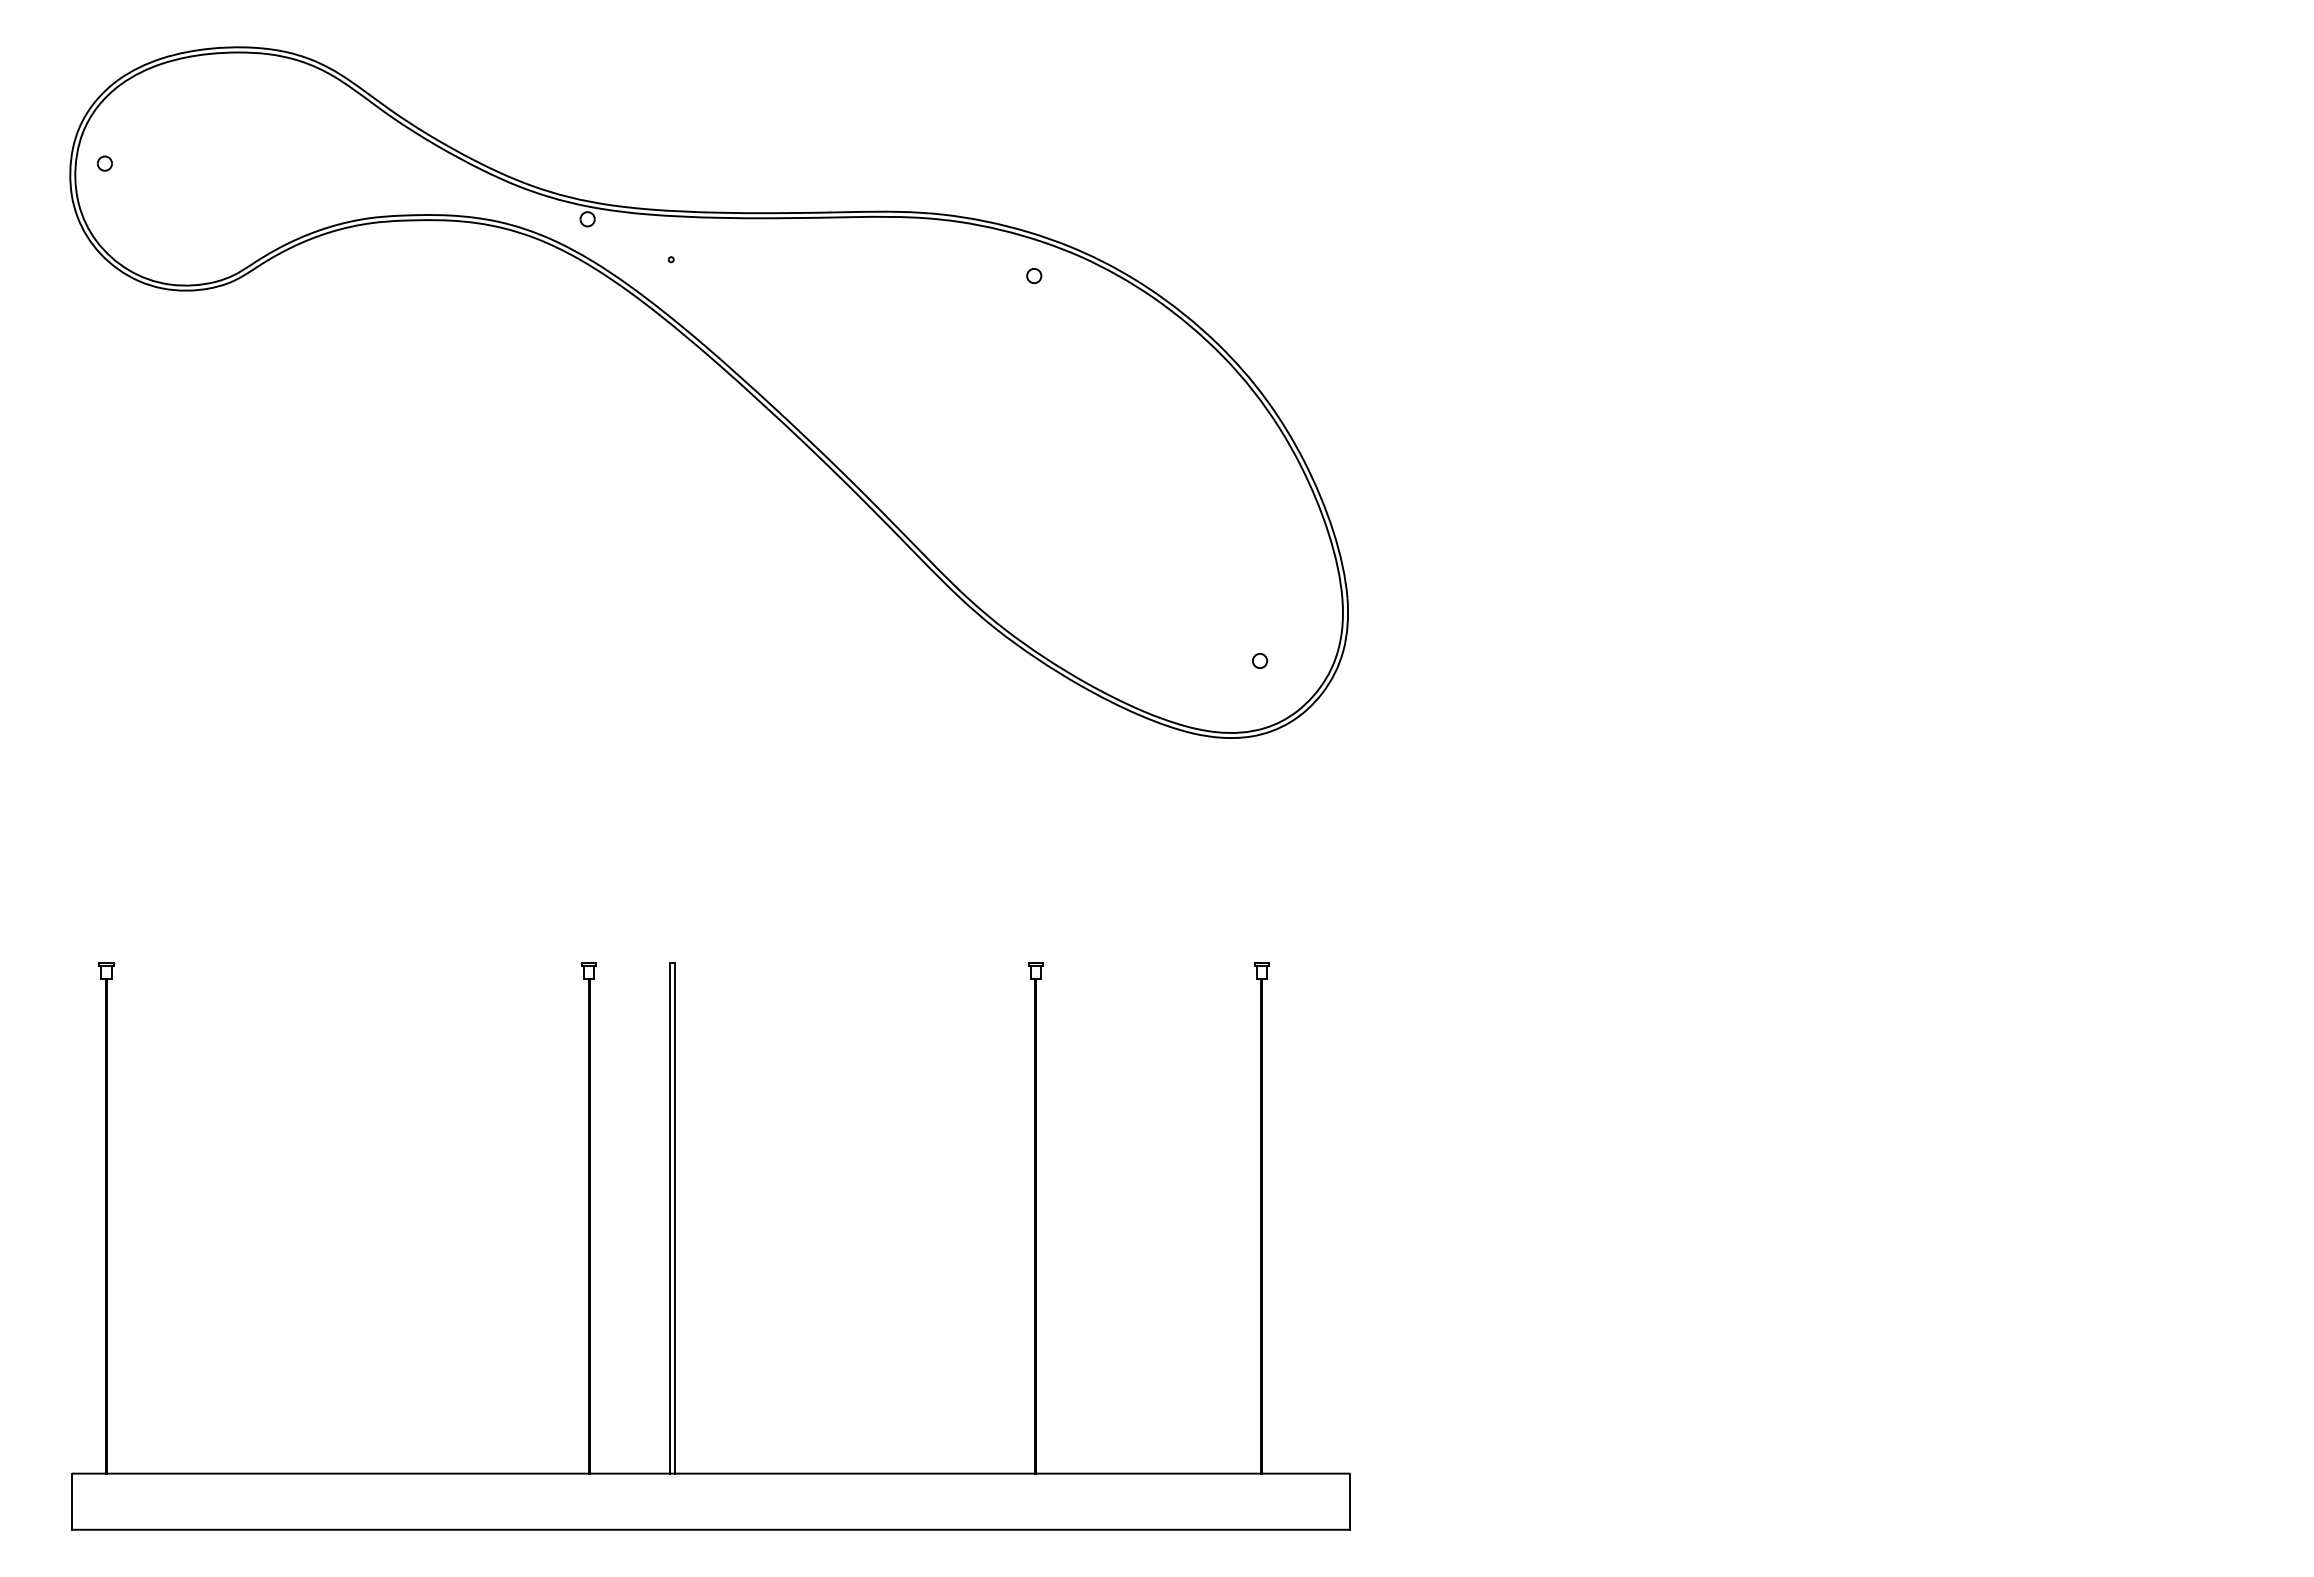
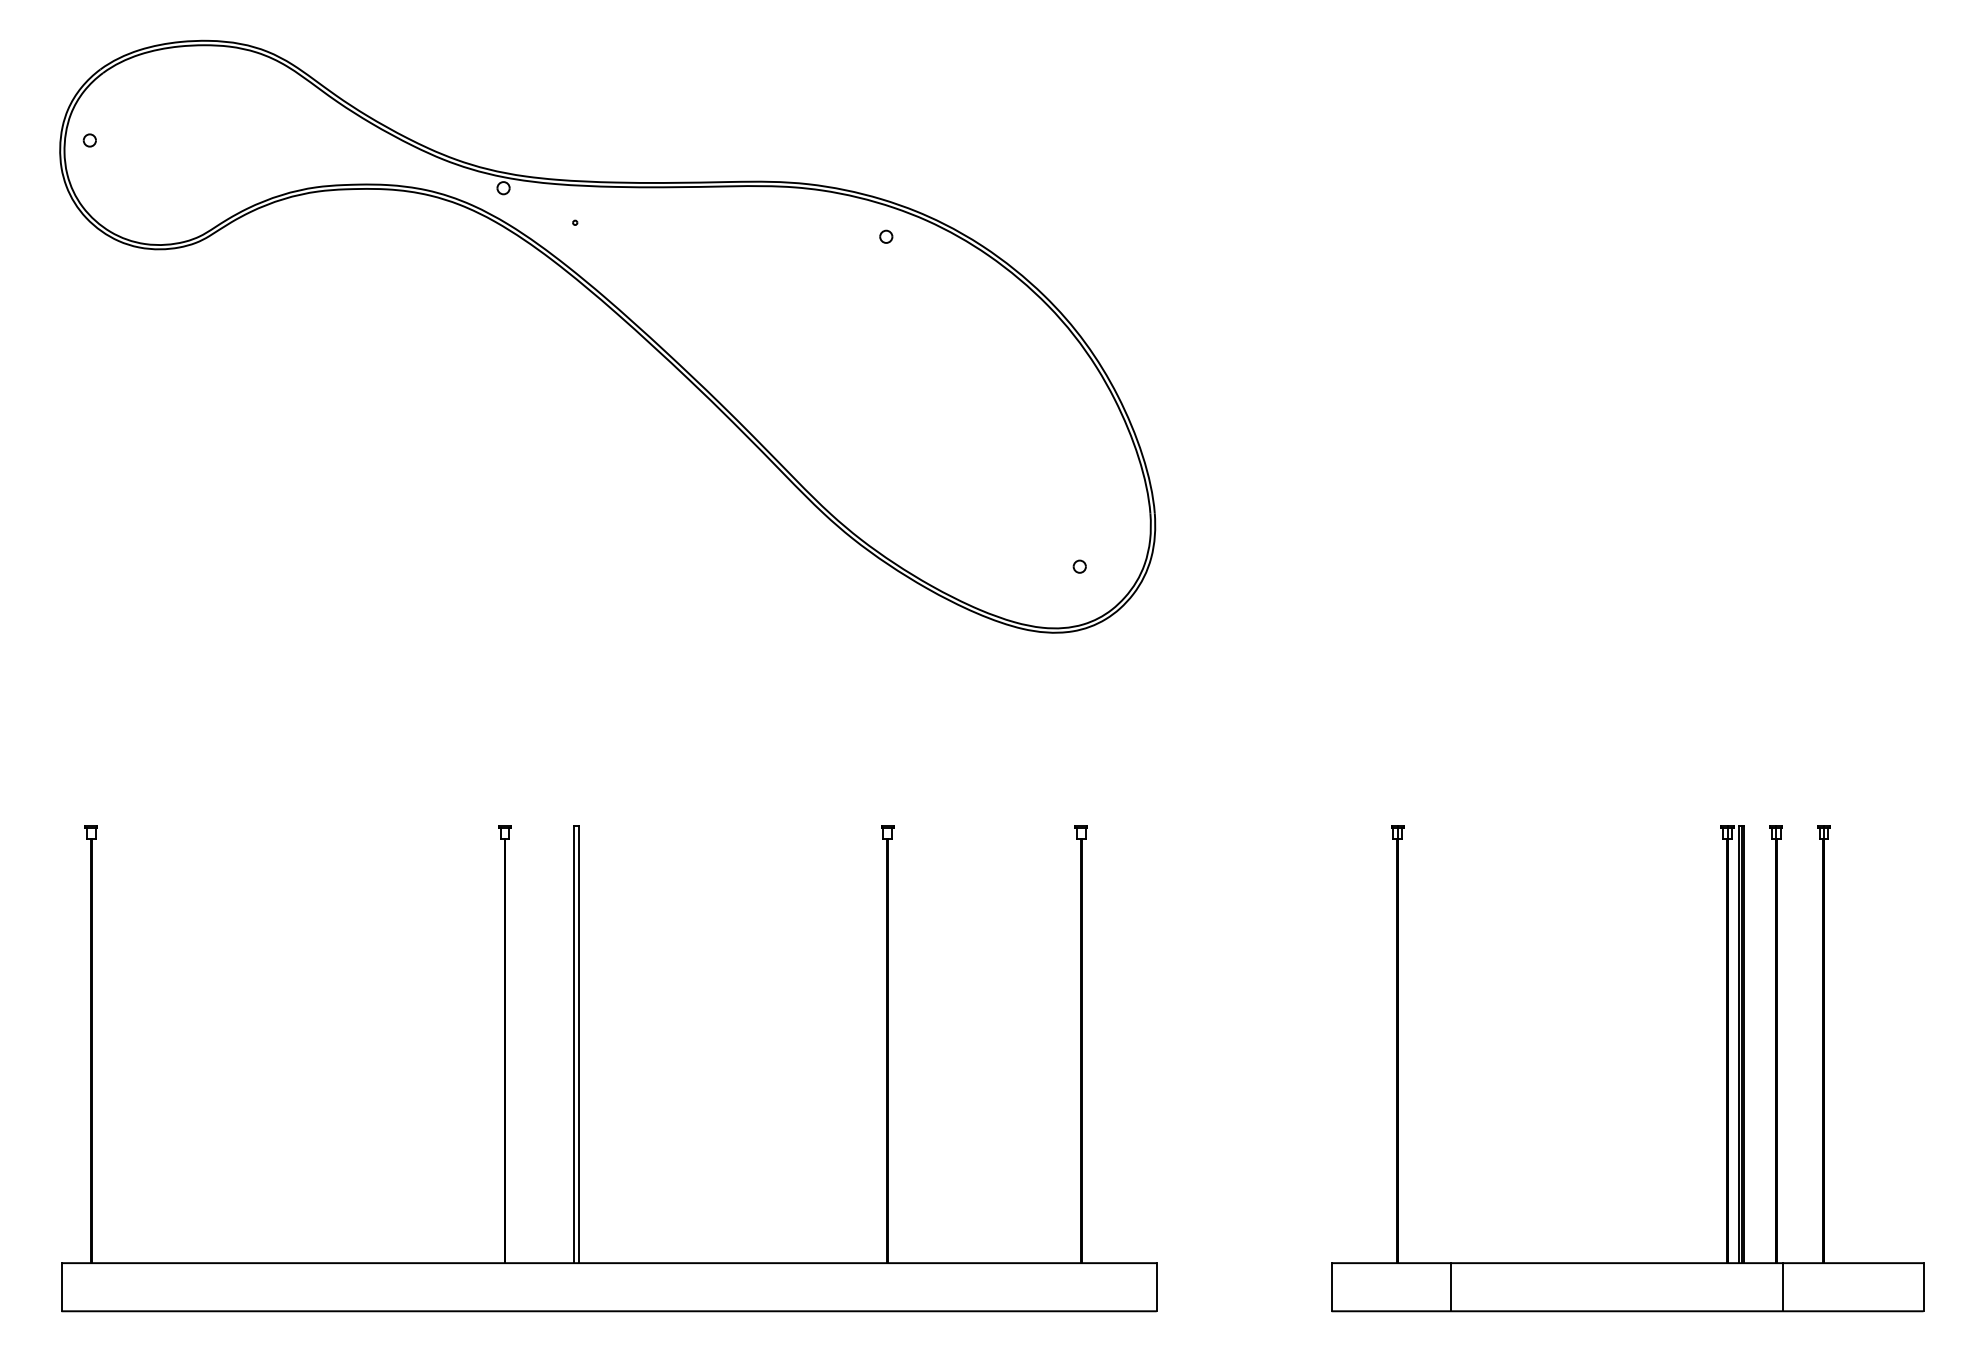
part: (2014, 1246) -> (1726, 1068), added

